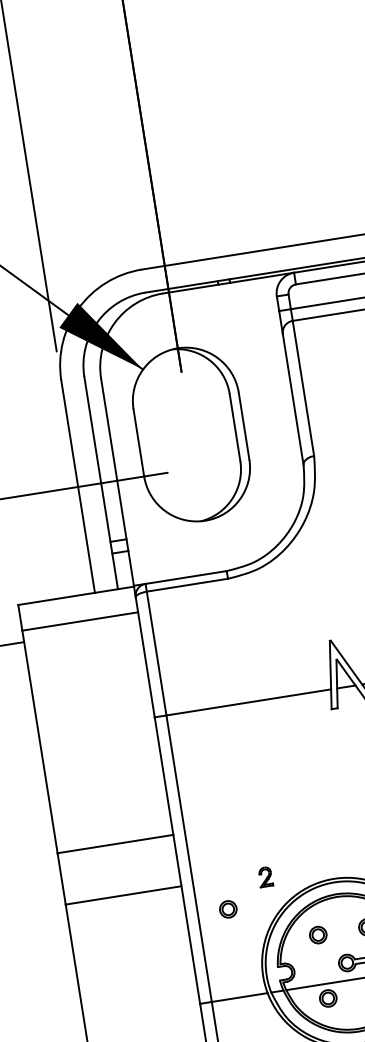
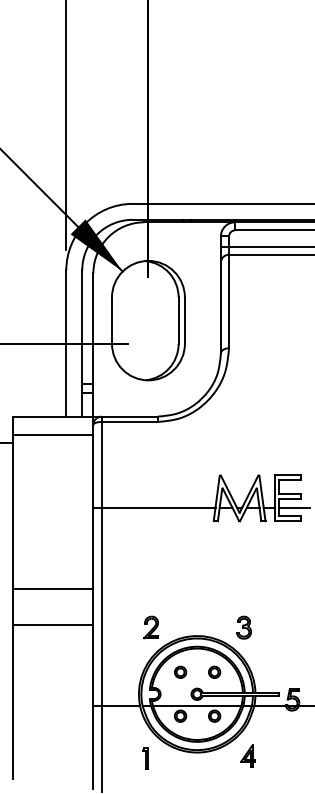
part: (264, 877) -> (150, 627), size x1.67
part: (228, 908) -> (122, 644), removed

